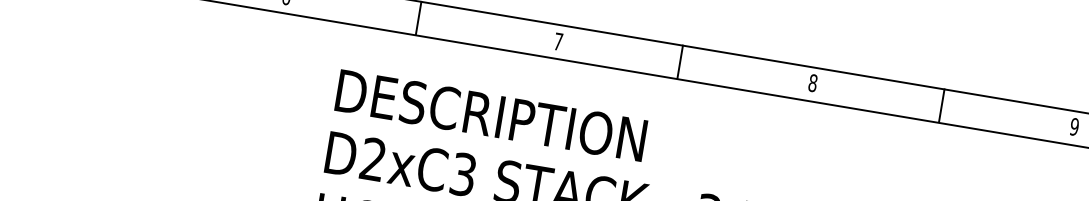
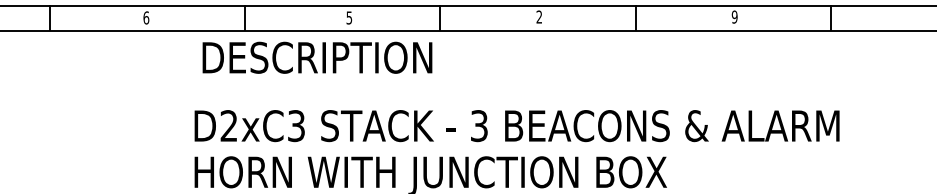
text: (558, 41) -> (349, 17), 7 -> 5
text: (813, 82) -> (539, 16), 8 -> 2
text: (491, 115) -> (317, 57), moved

